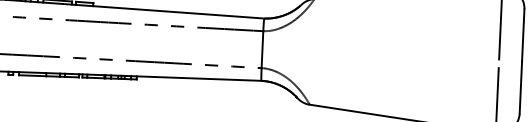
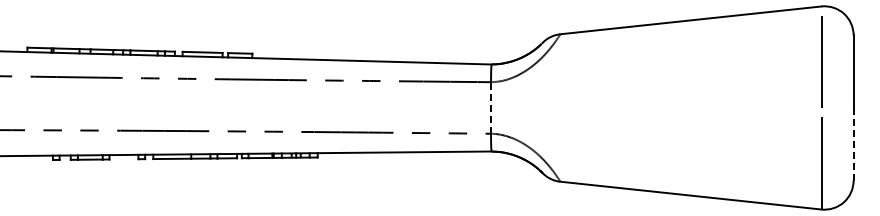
line: (262, 49) -> (491, 107), solid -> dashed
line: (520, 86) -> (853, 143), solid -> dashed

